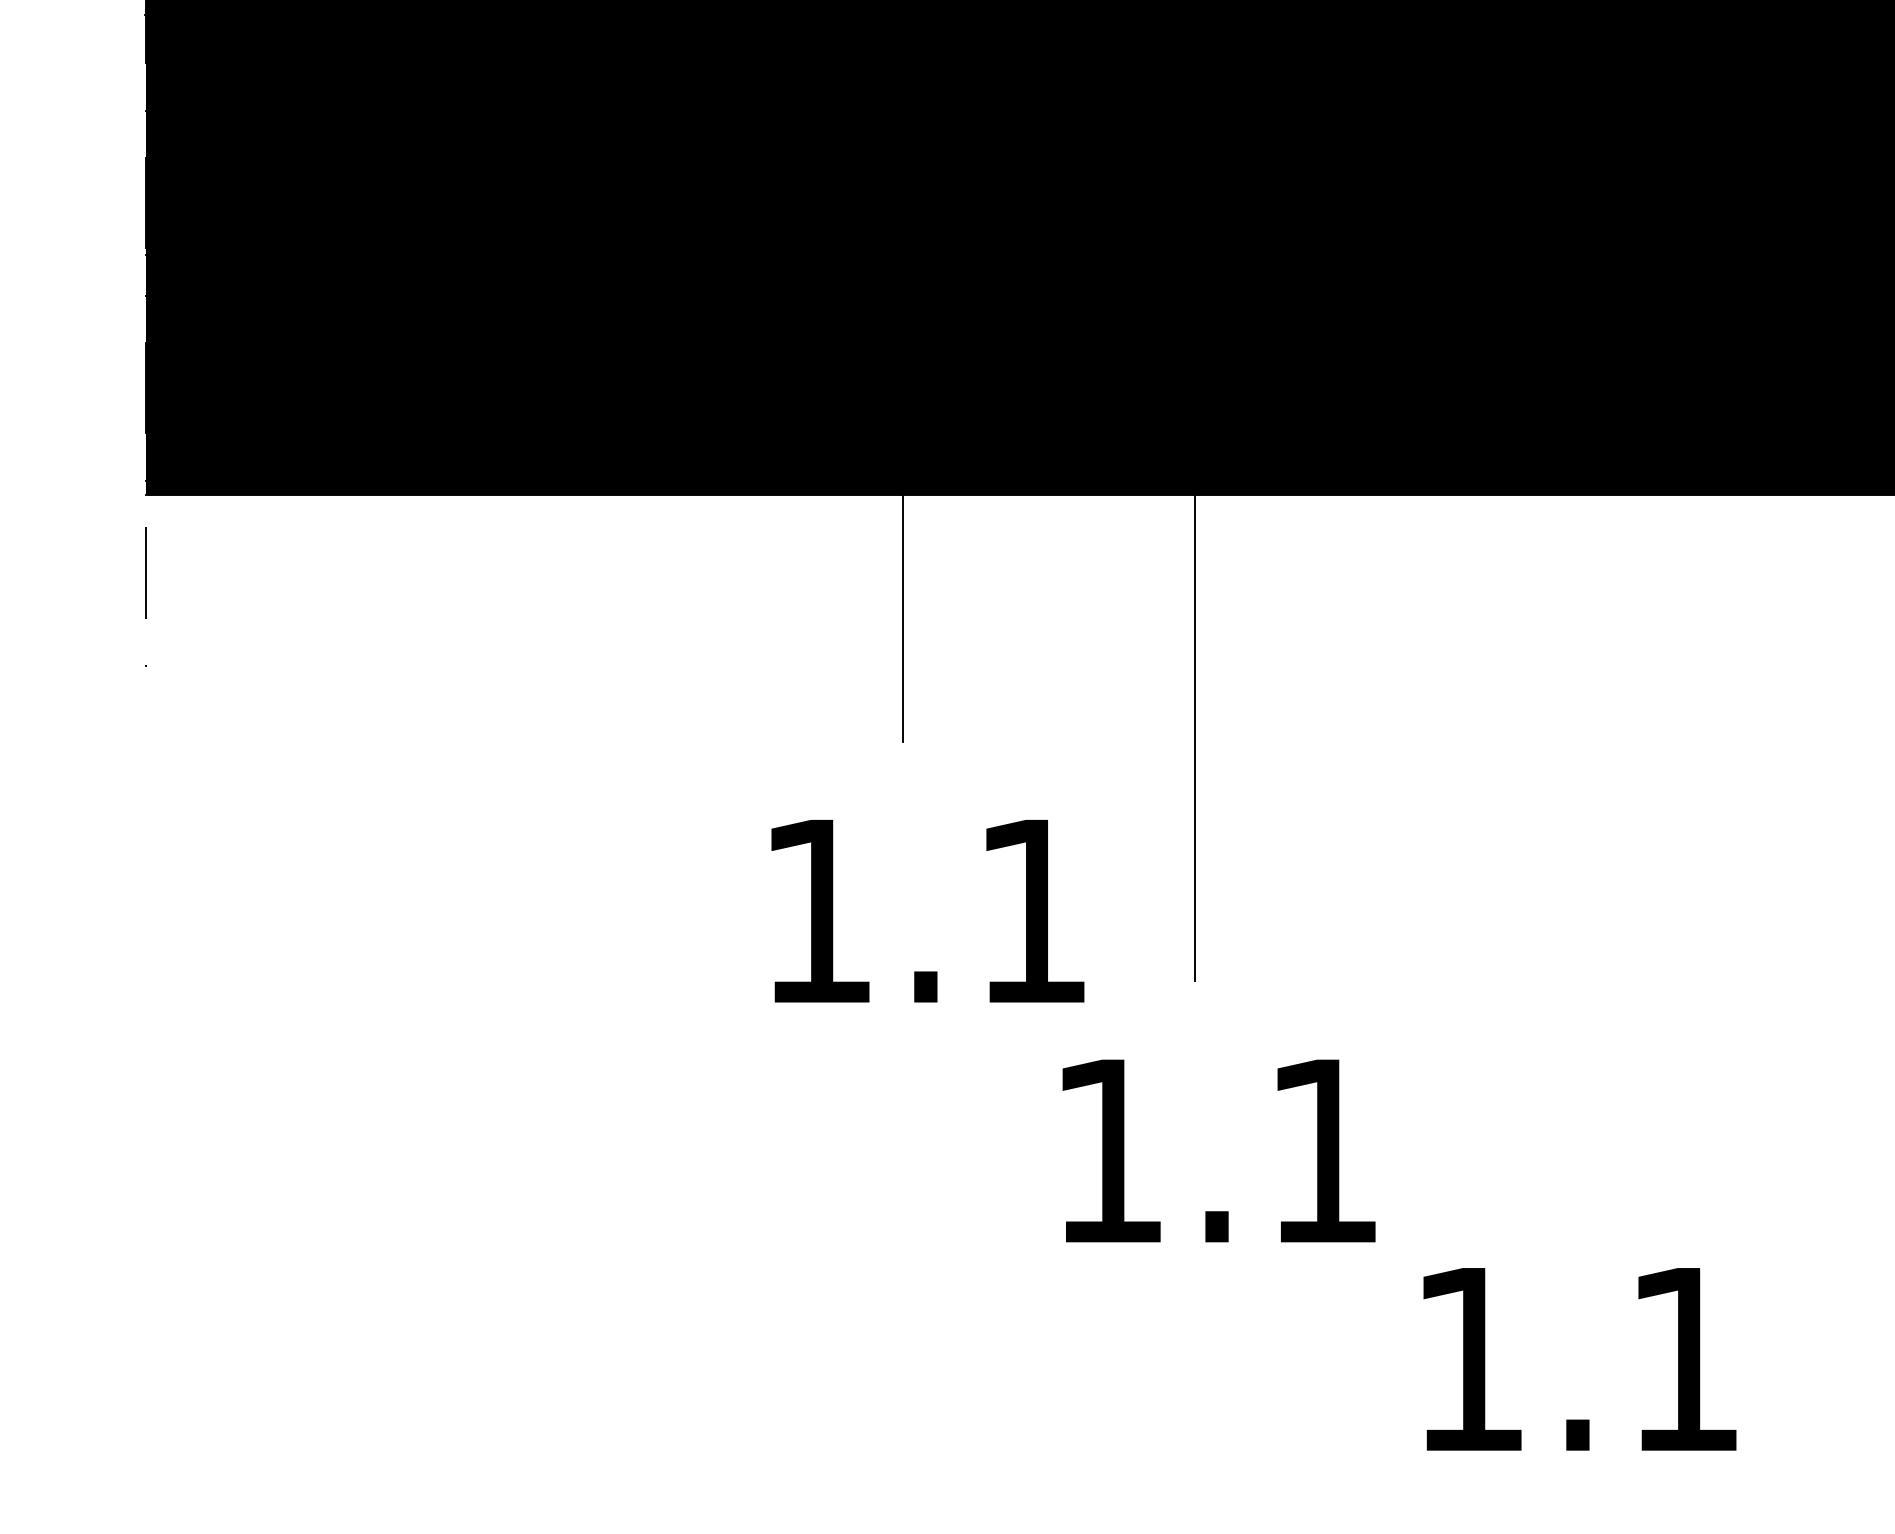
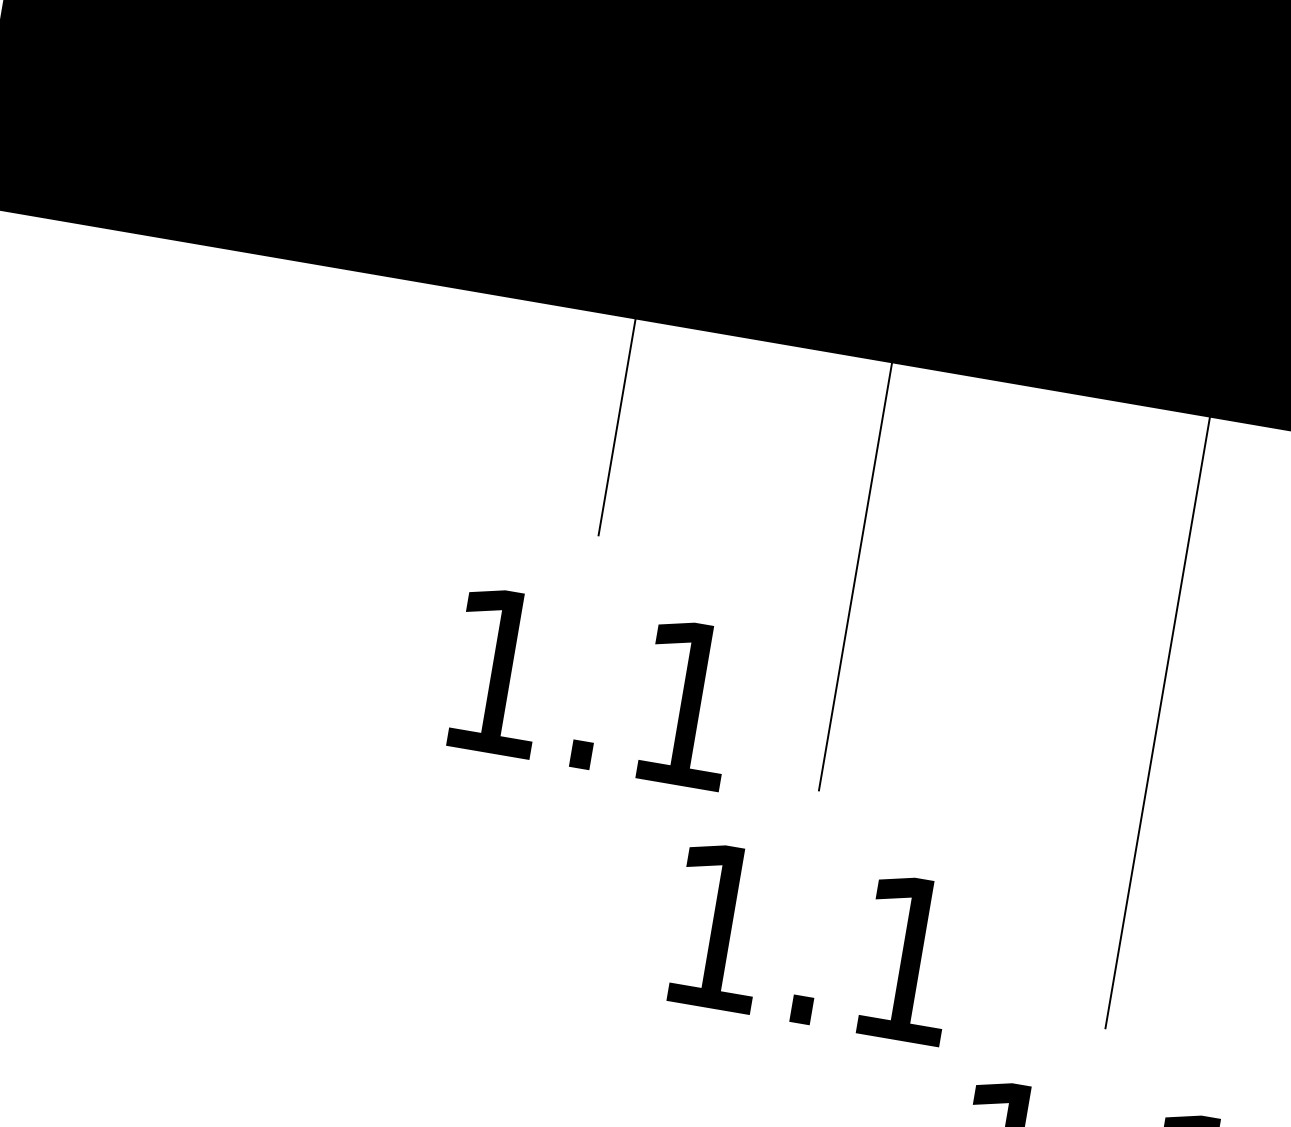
line: (1555, 798) -> (1164, 683), added

